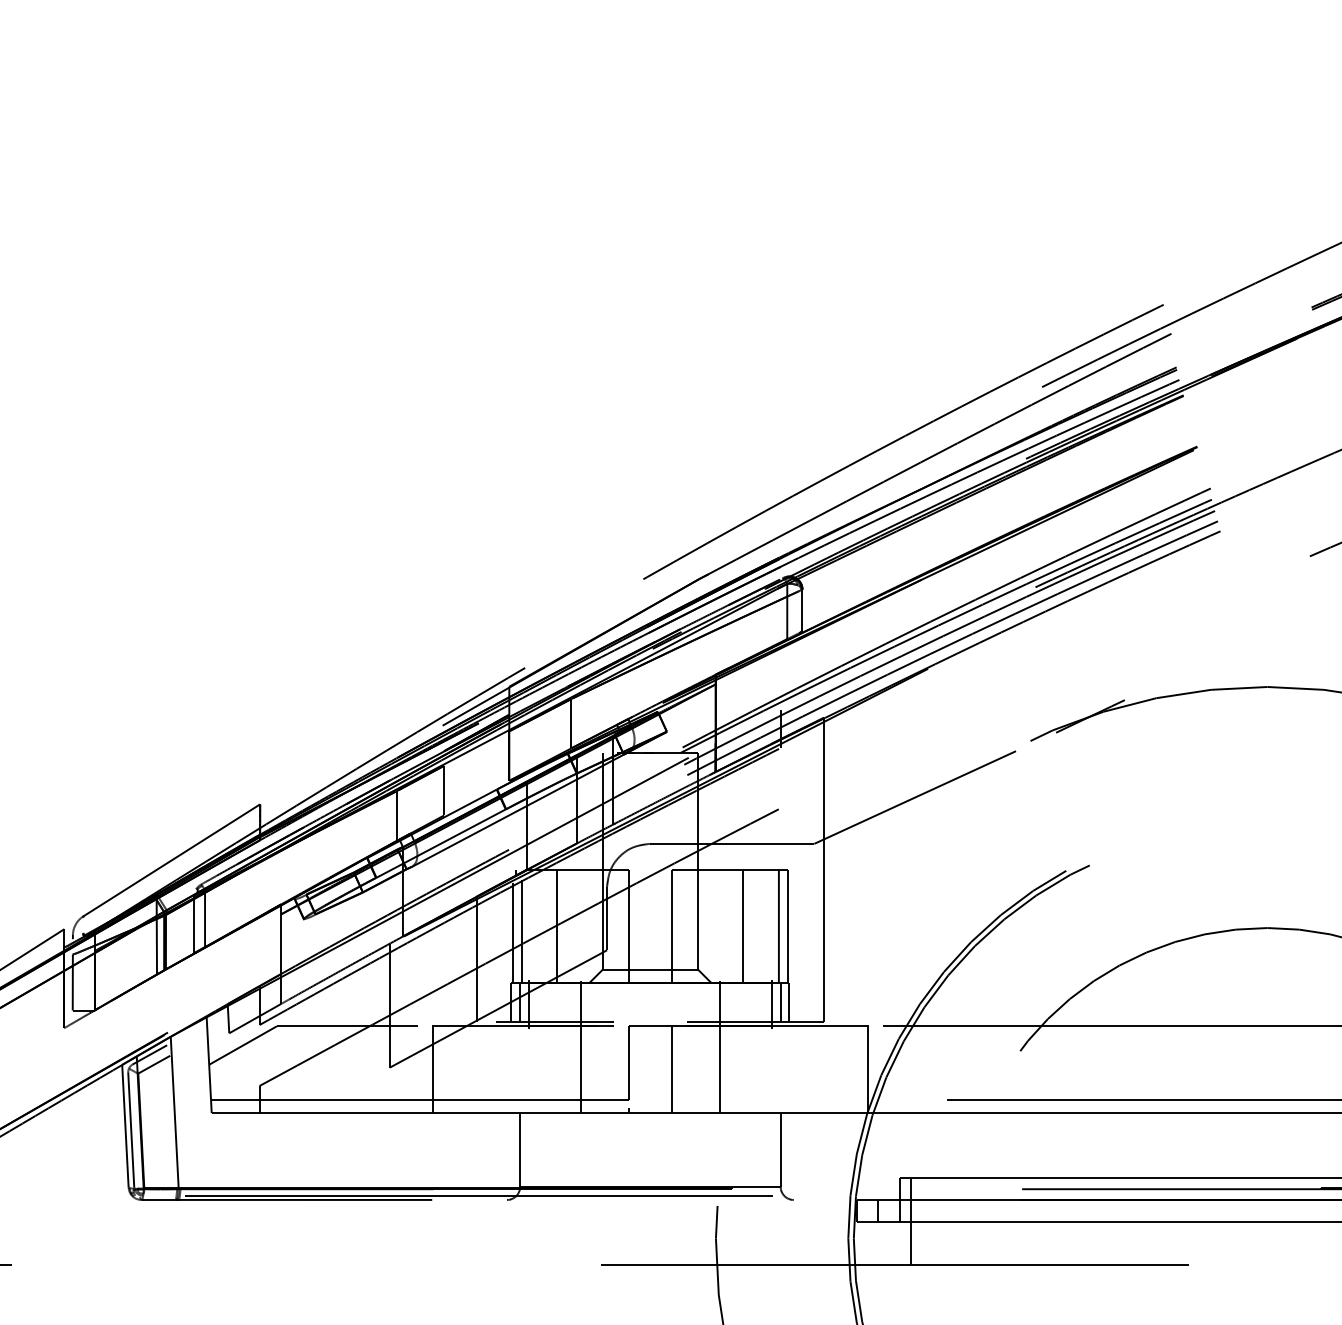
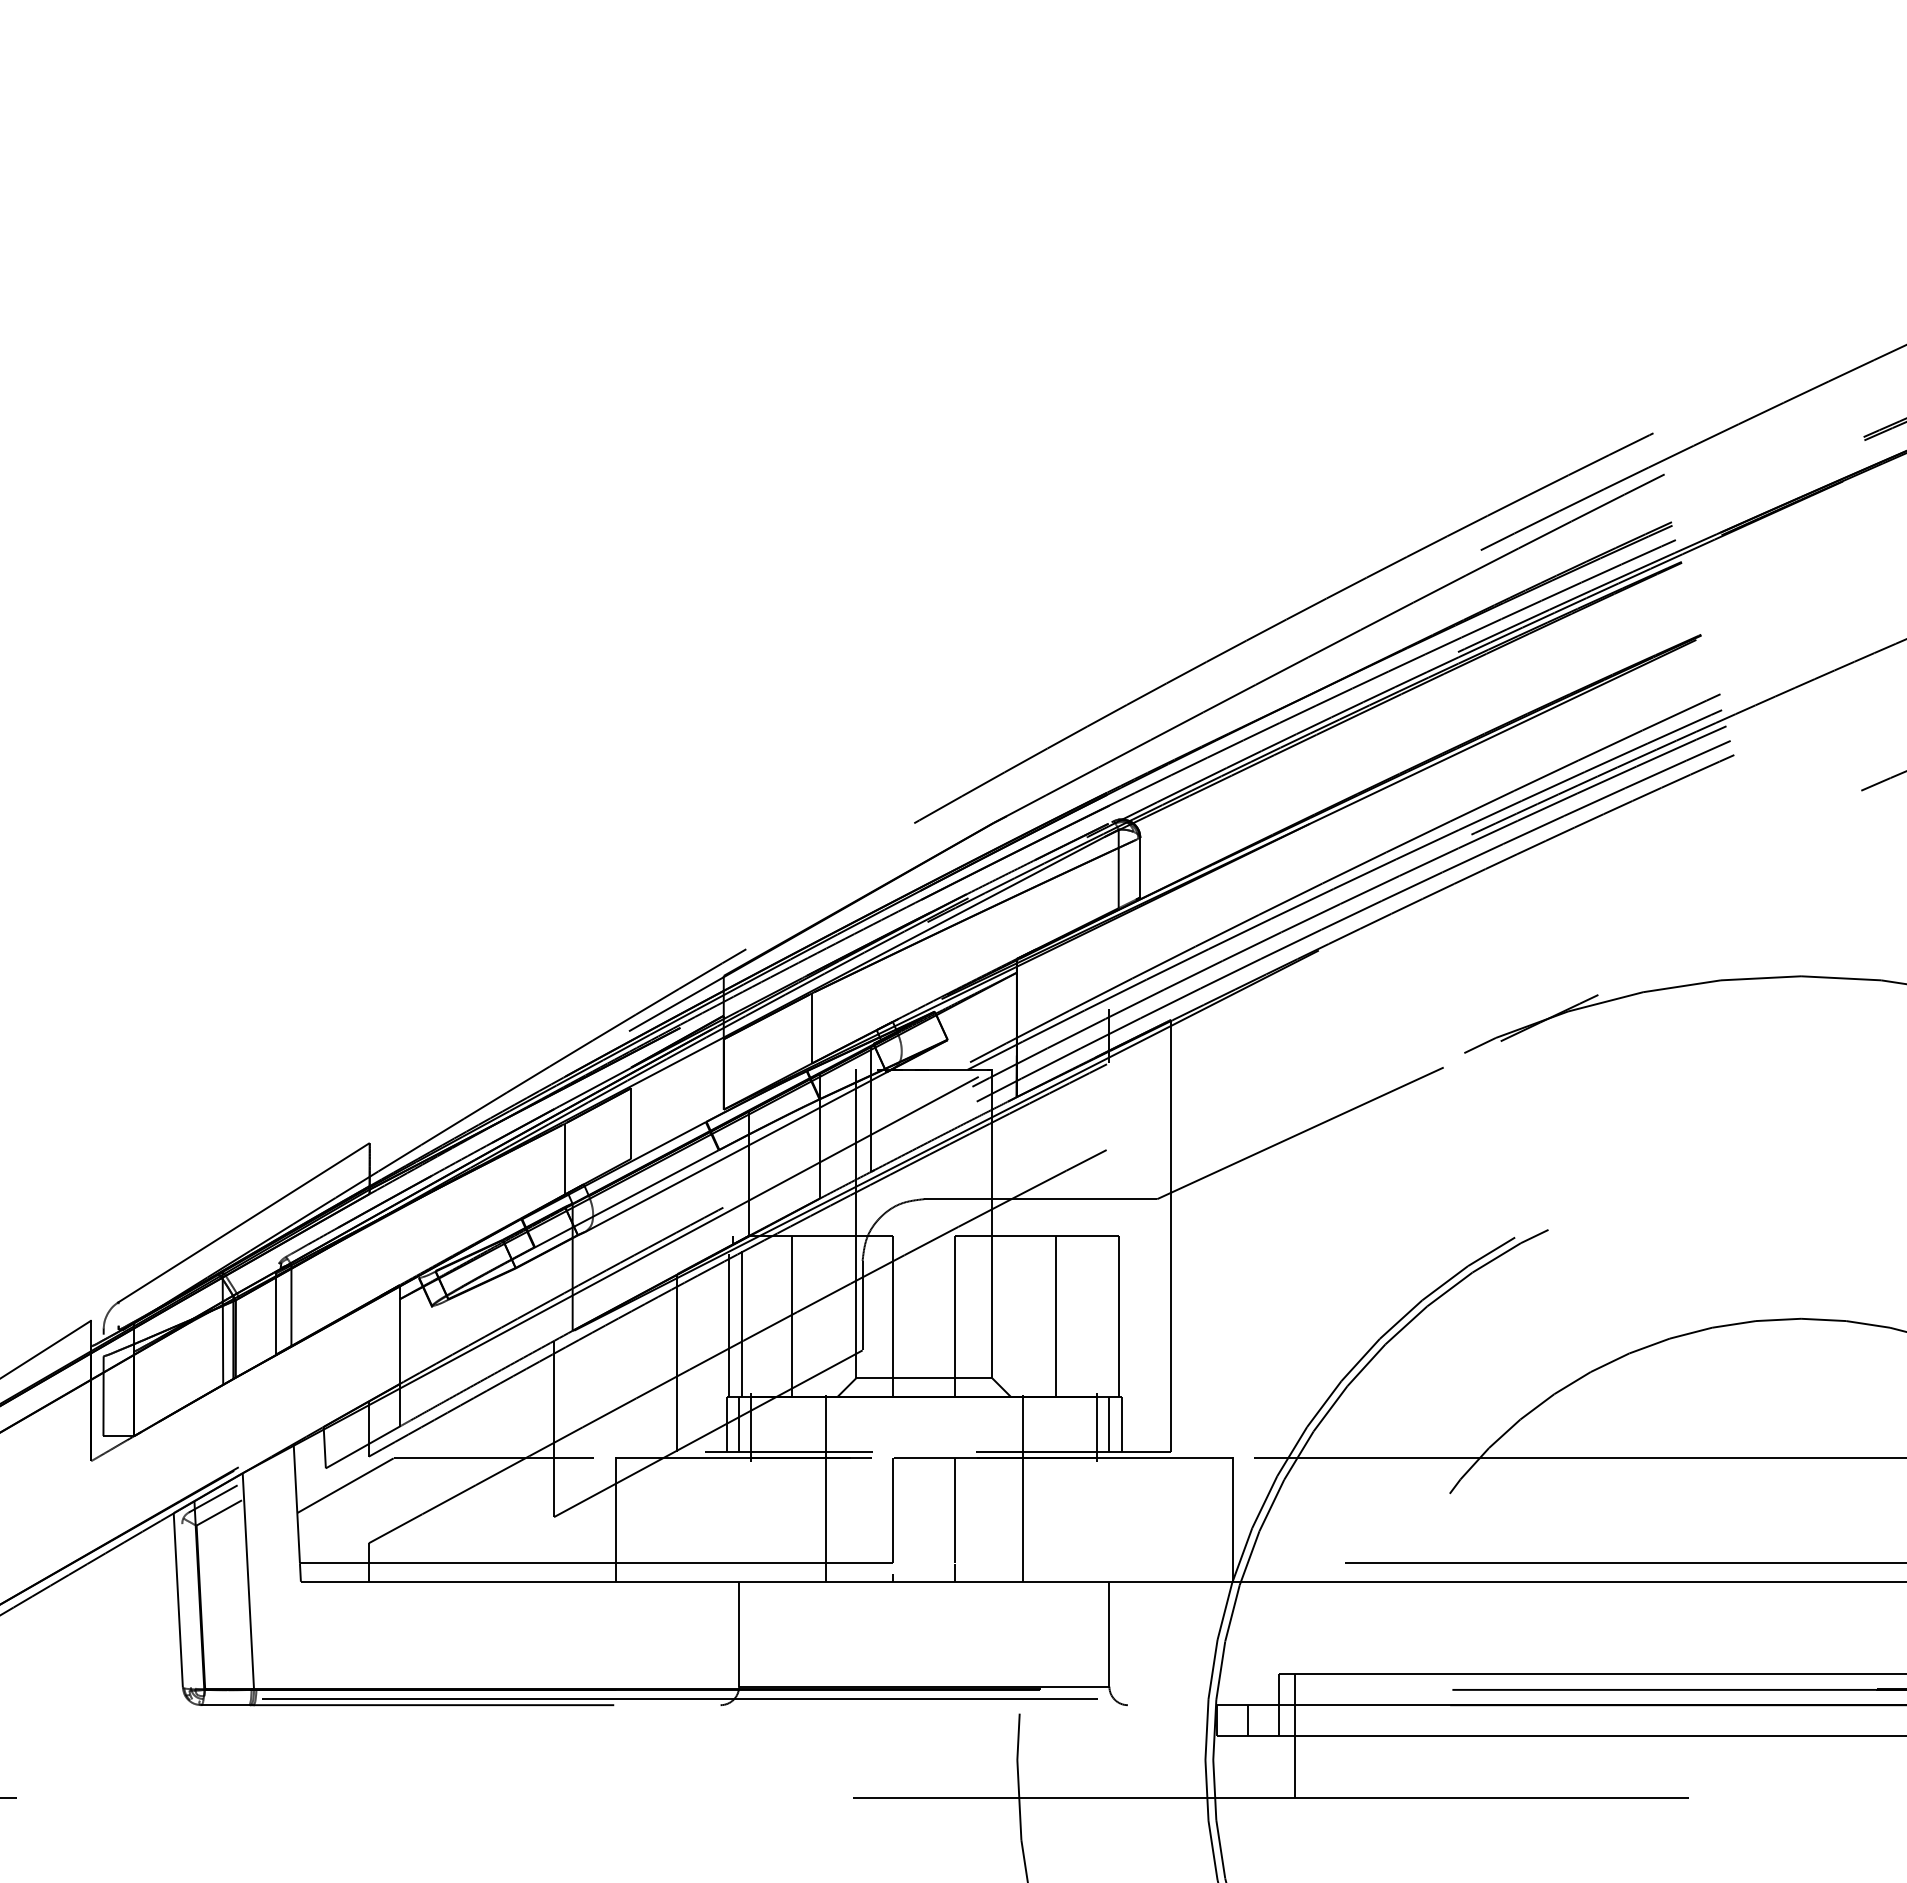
line: (778, 926) -> (1106, 1316), removed
line: (131, 1129) -> (186, 1605), removed

